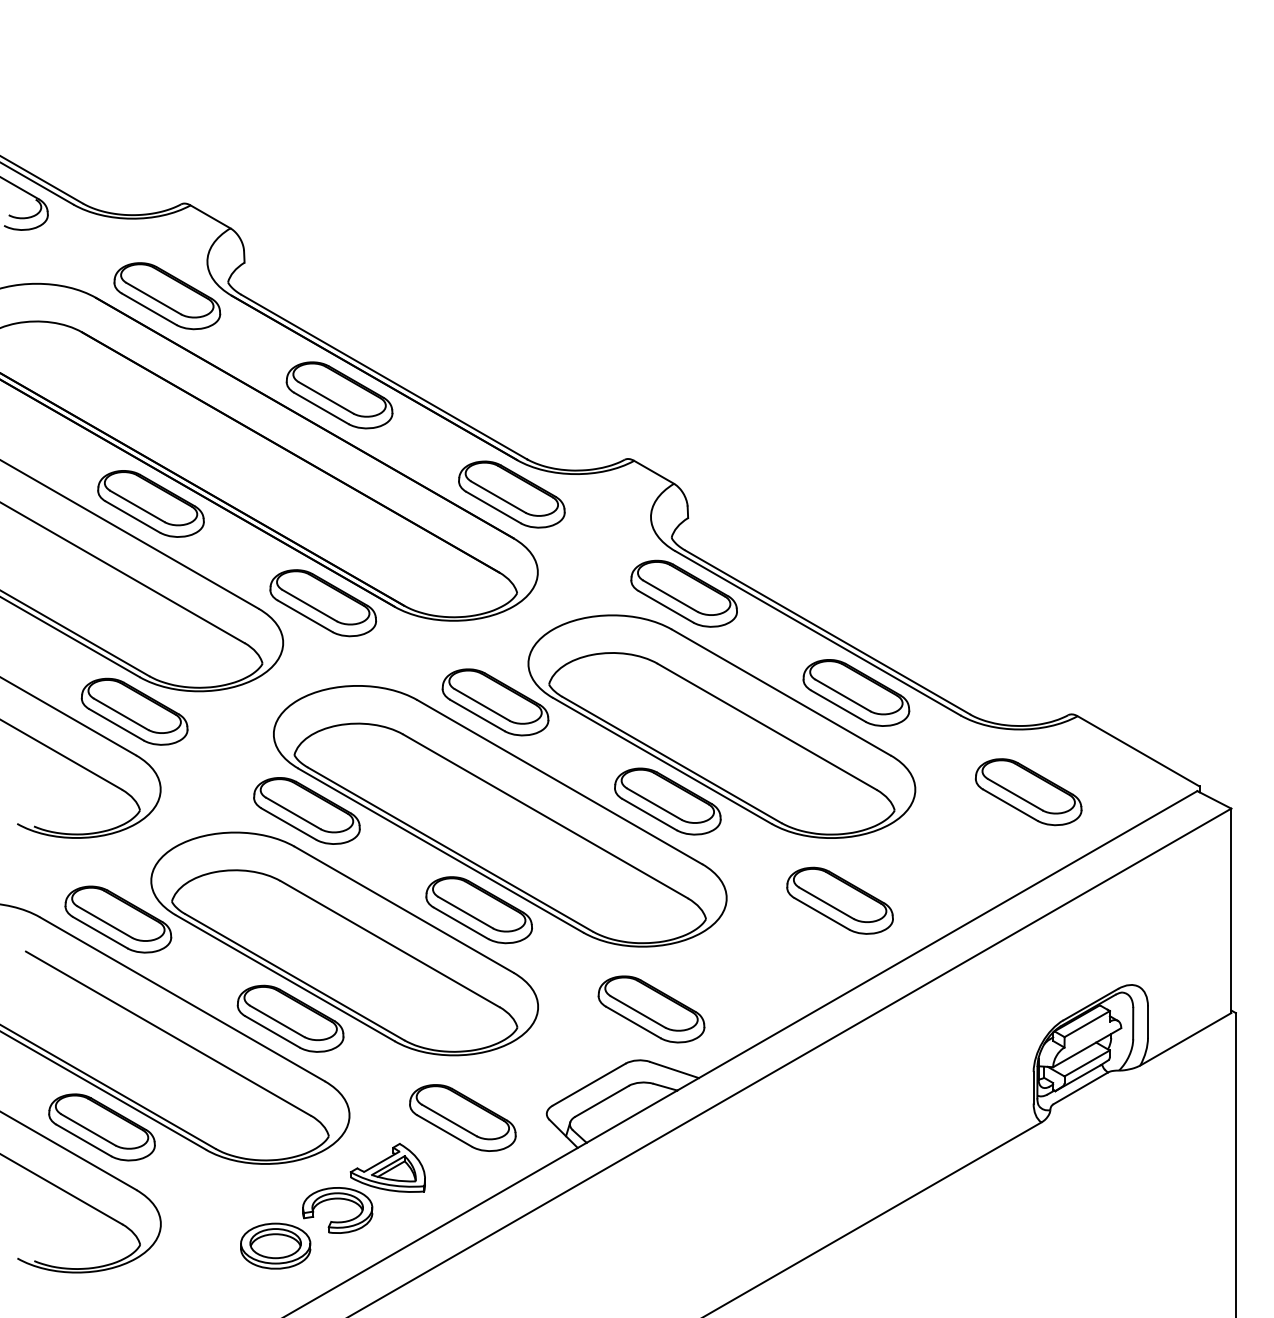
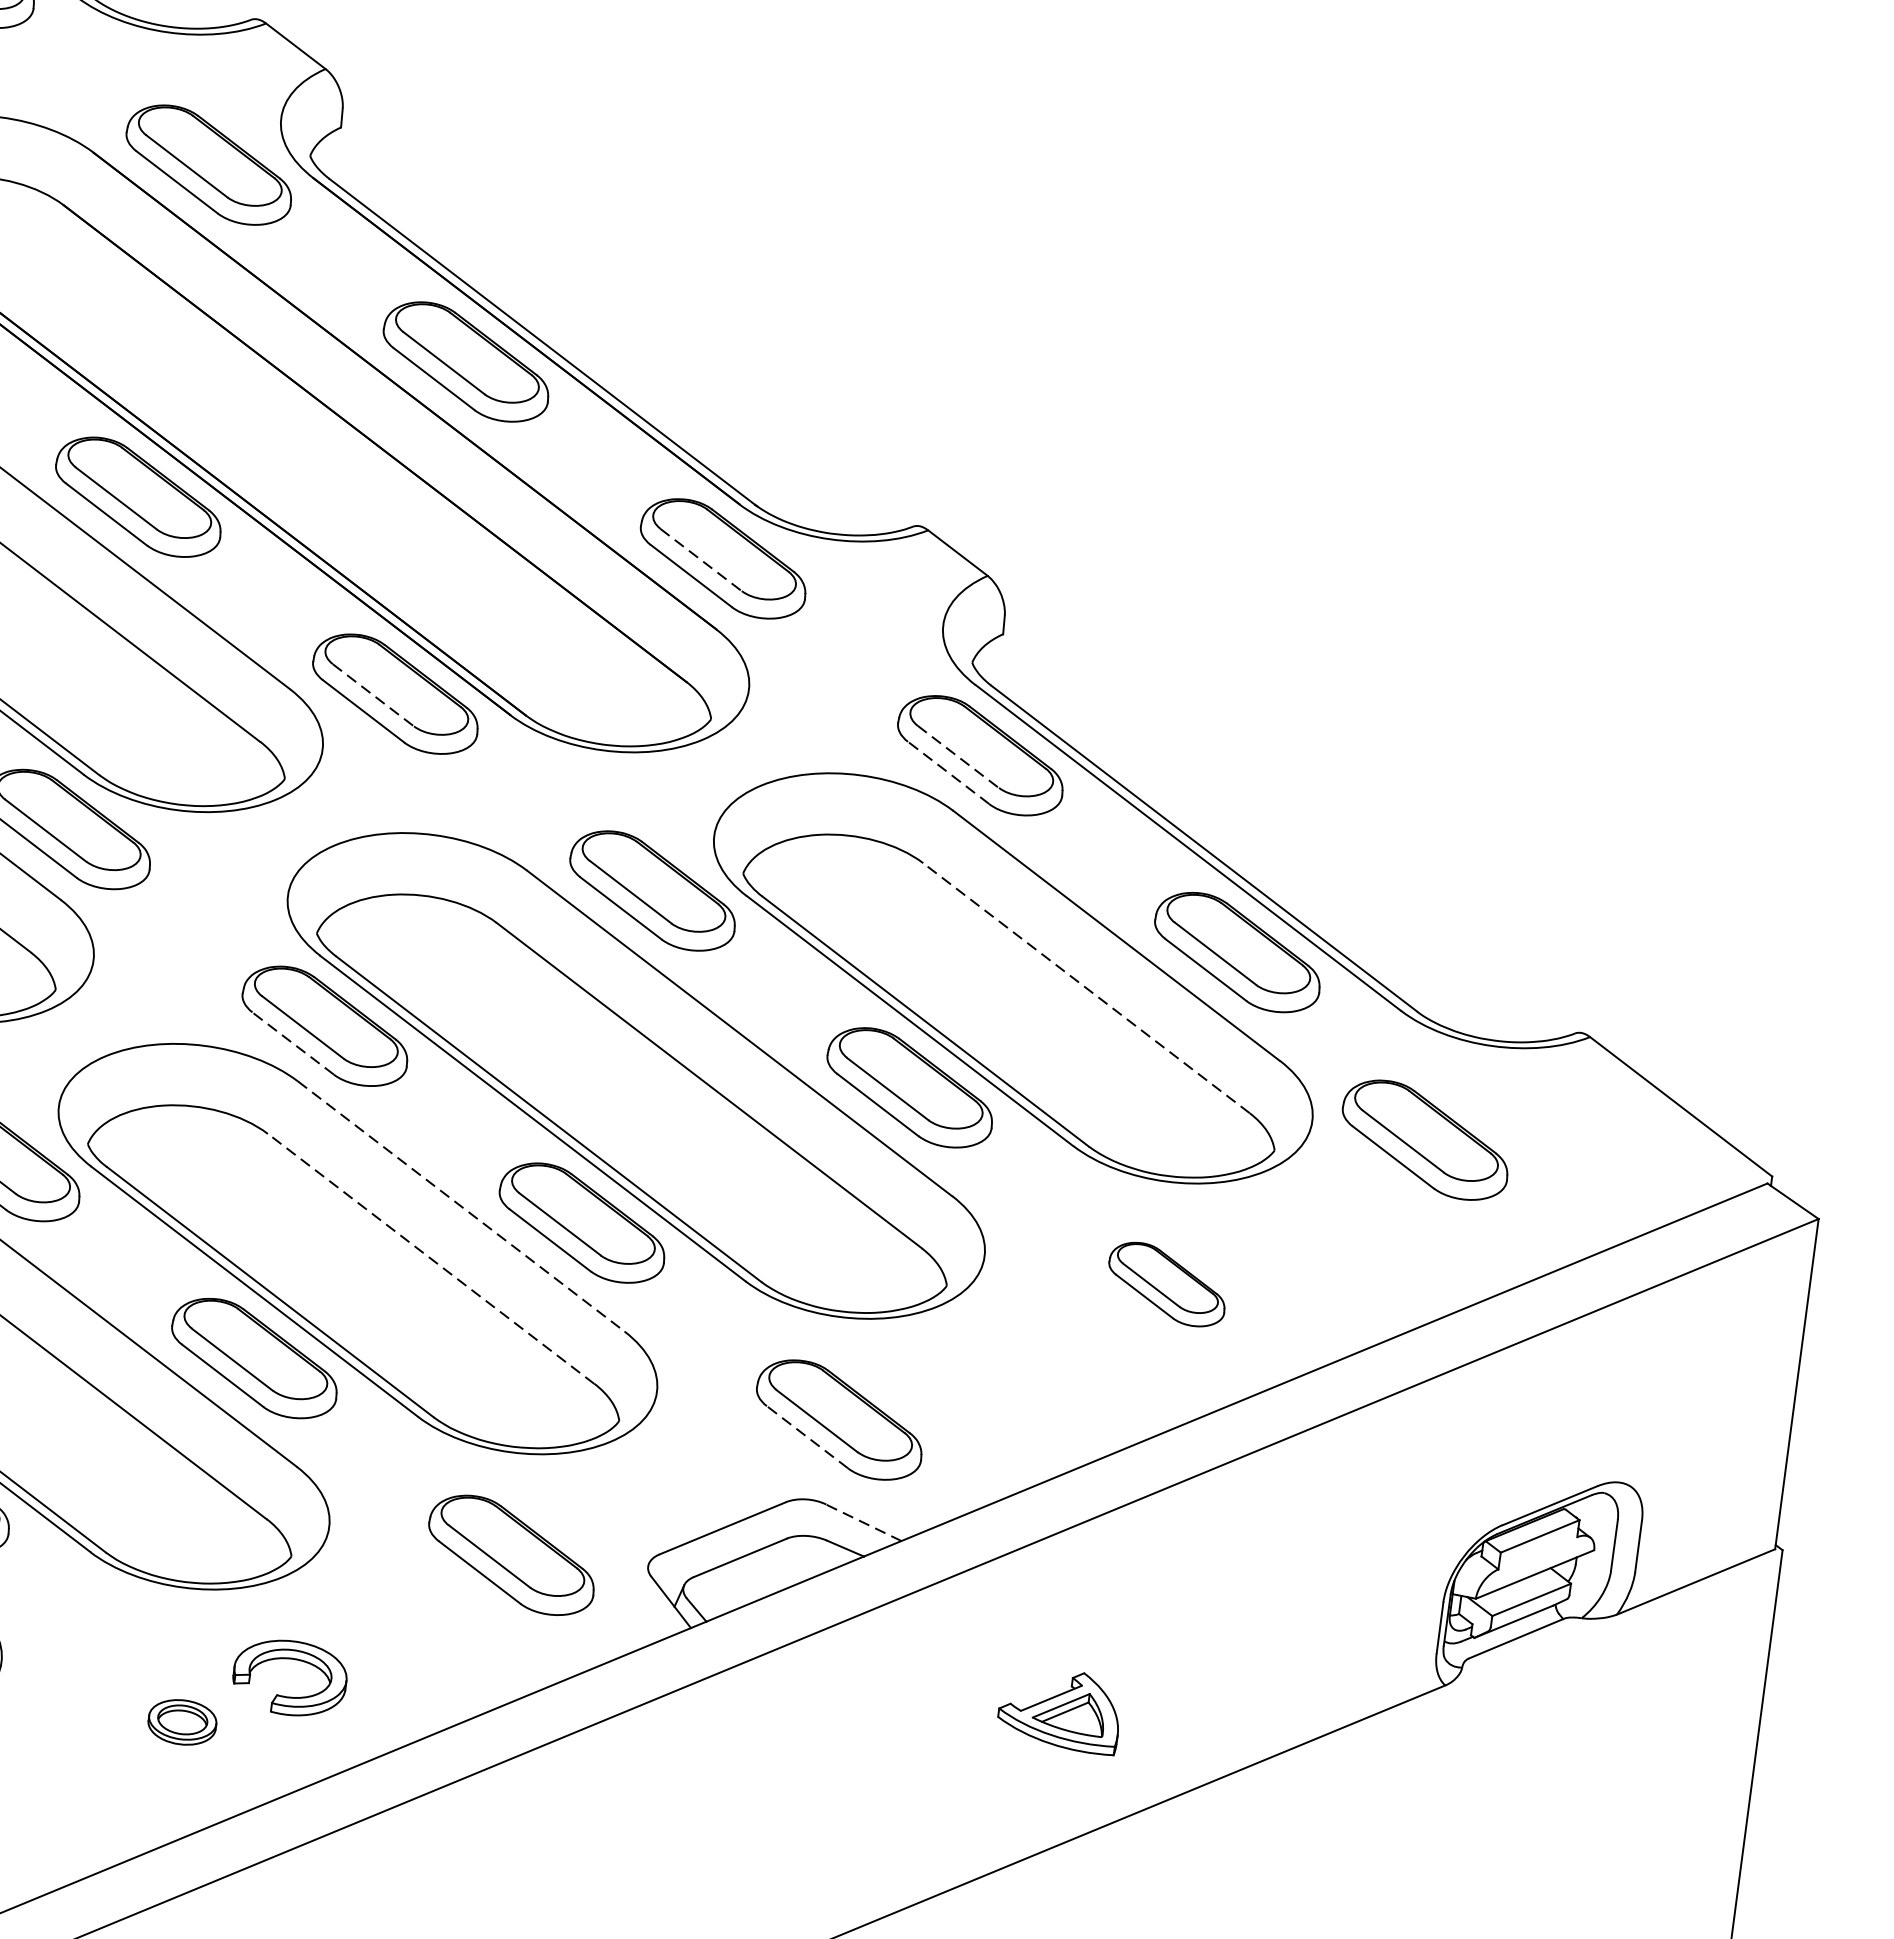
line: (498, 497) -> (701, 560), solid -> dashed
line: (671, 596) -> (959, 757), solid -> dashed
line: (310, 605) -> (374, 695), solid -> dashed
line: (665, 606) -> (947, 772), solid -> dashed
line: (766, 726) -> (1085, 987), solid -> dashed
part: (1028, 792) -> (1425, 1140), moved
line: (288, 823) -> (292, 1042), solid -> dashed
part: (839, 900) -> (1166, 1284), size x0.7
line: (404, 909) -> (461, 1206), solid -> dashed
line: (389, 943) -> (430, 1257), solid -> dashed
line: (632, 1022) -> (806, 1437), solid -> dashed
line: (674, 1070) -> (863, 1523), solid -> dashed
part: (387, 1167) -> (1059, 1708), moved
part: (275, 1245) -> (182, 1721), size x0.6

